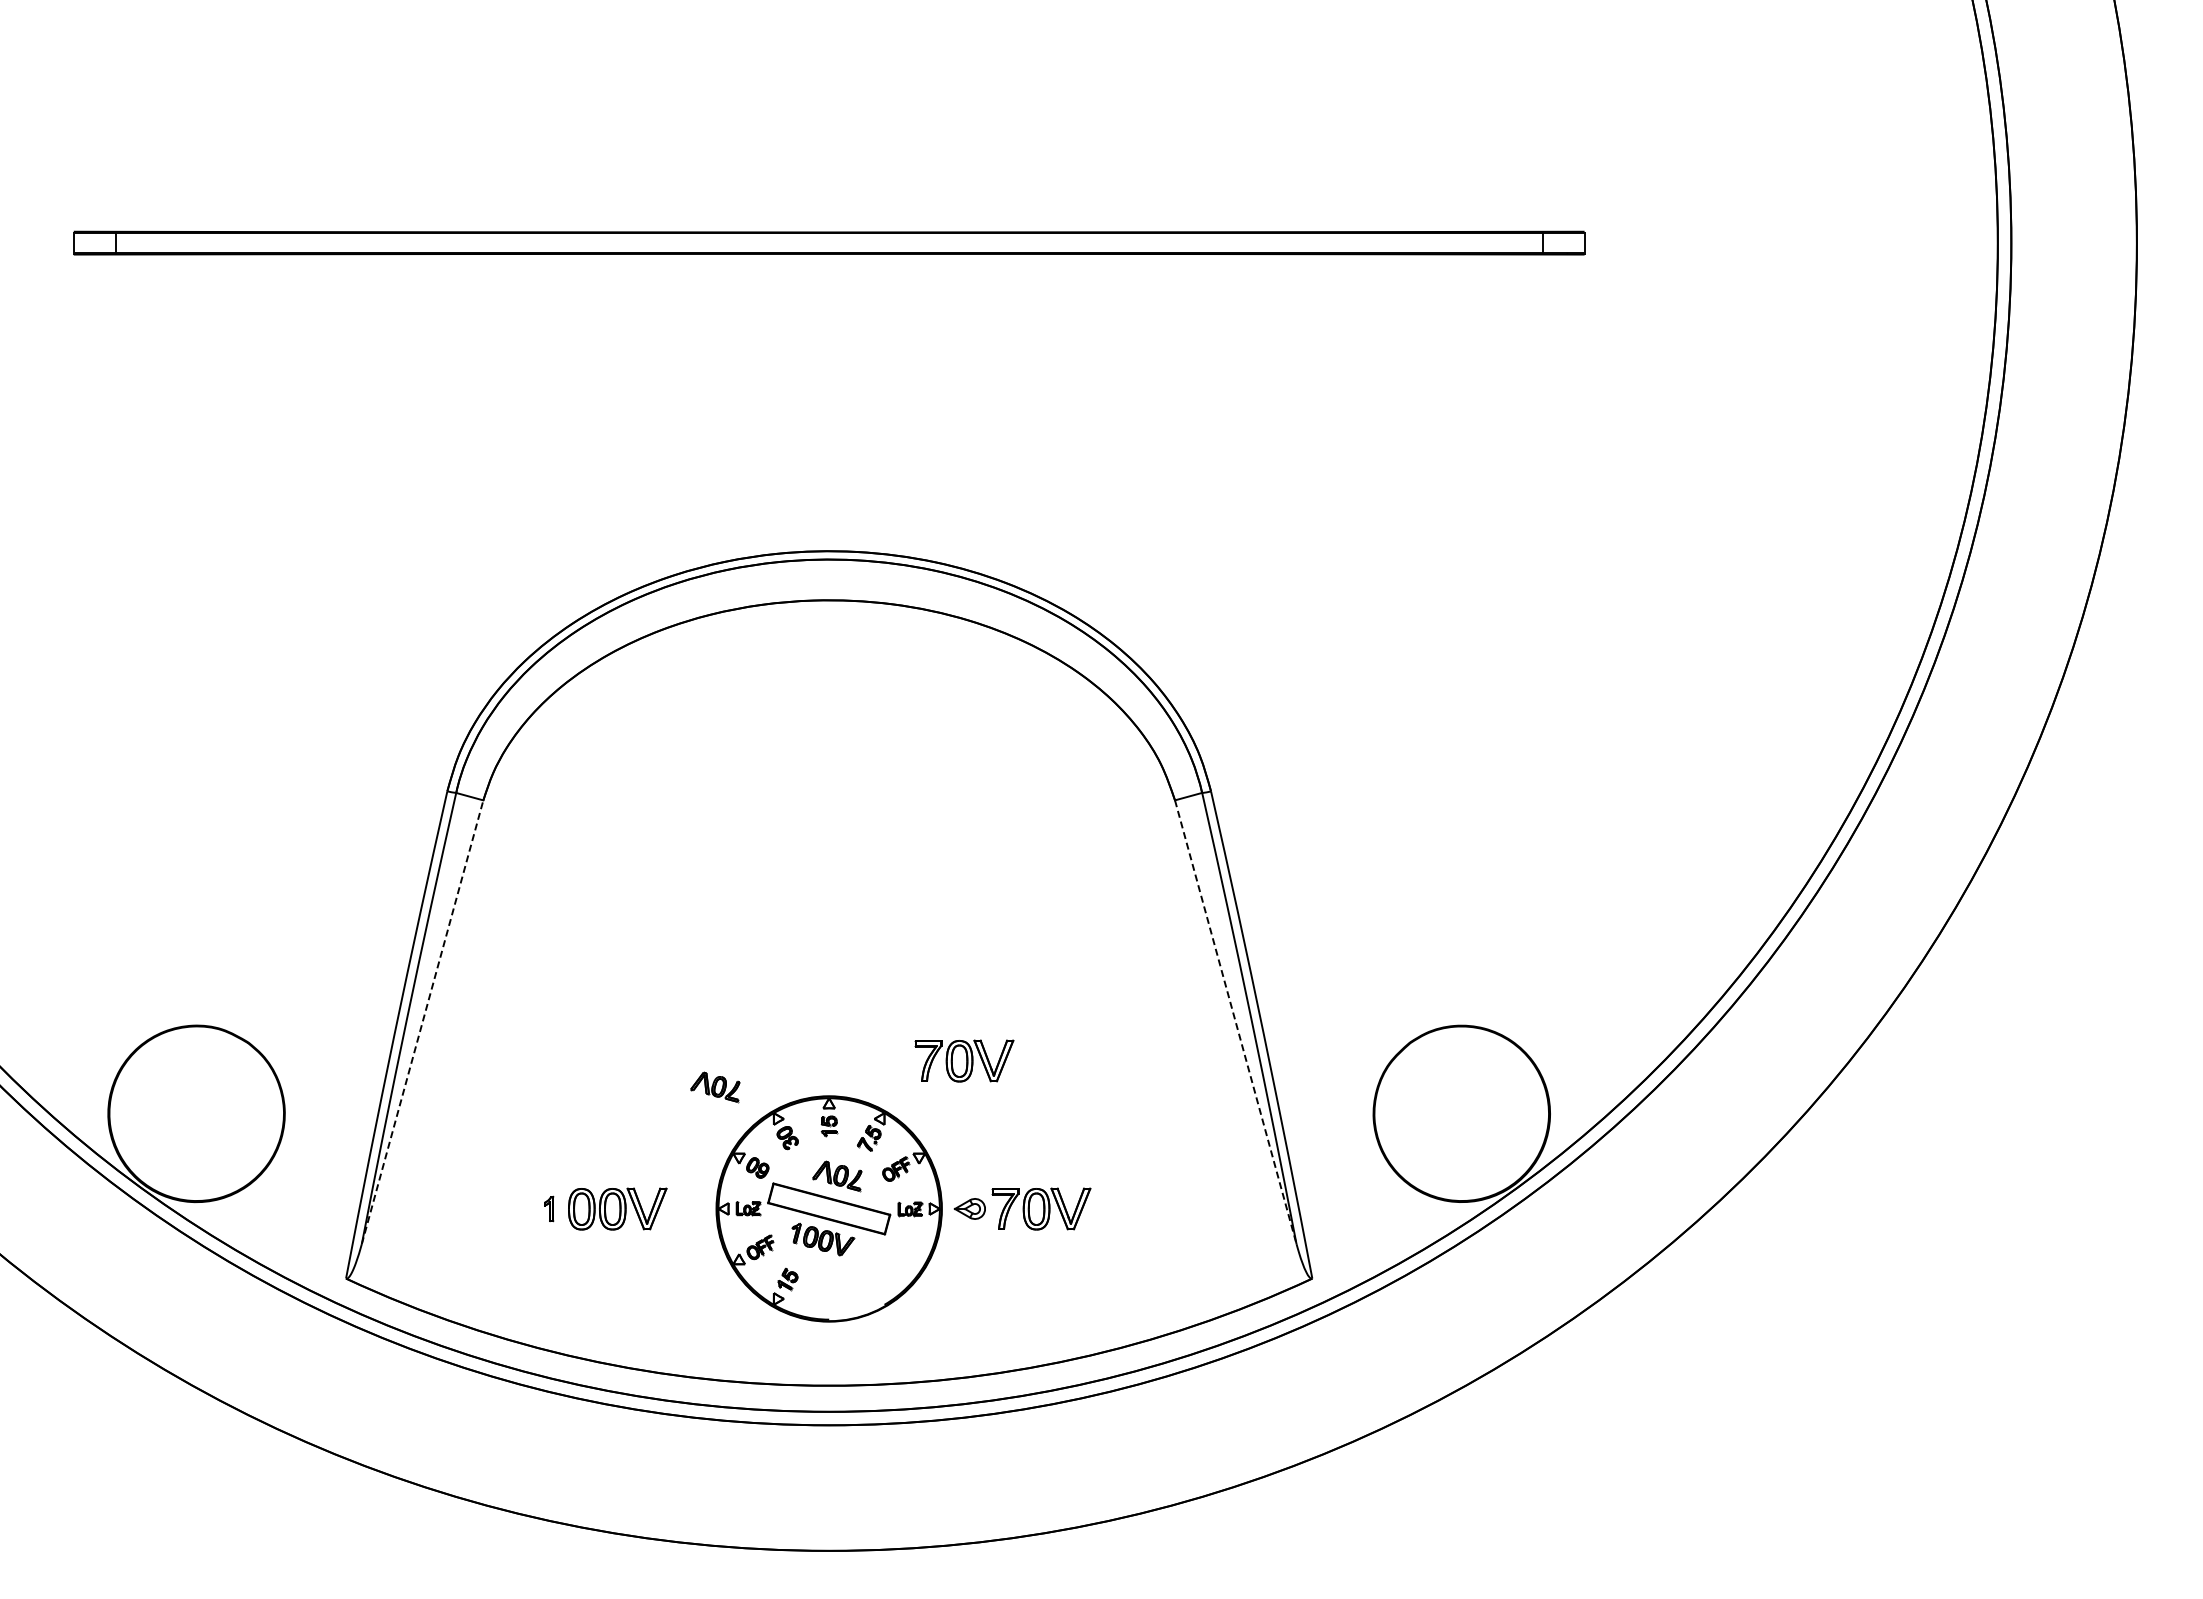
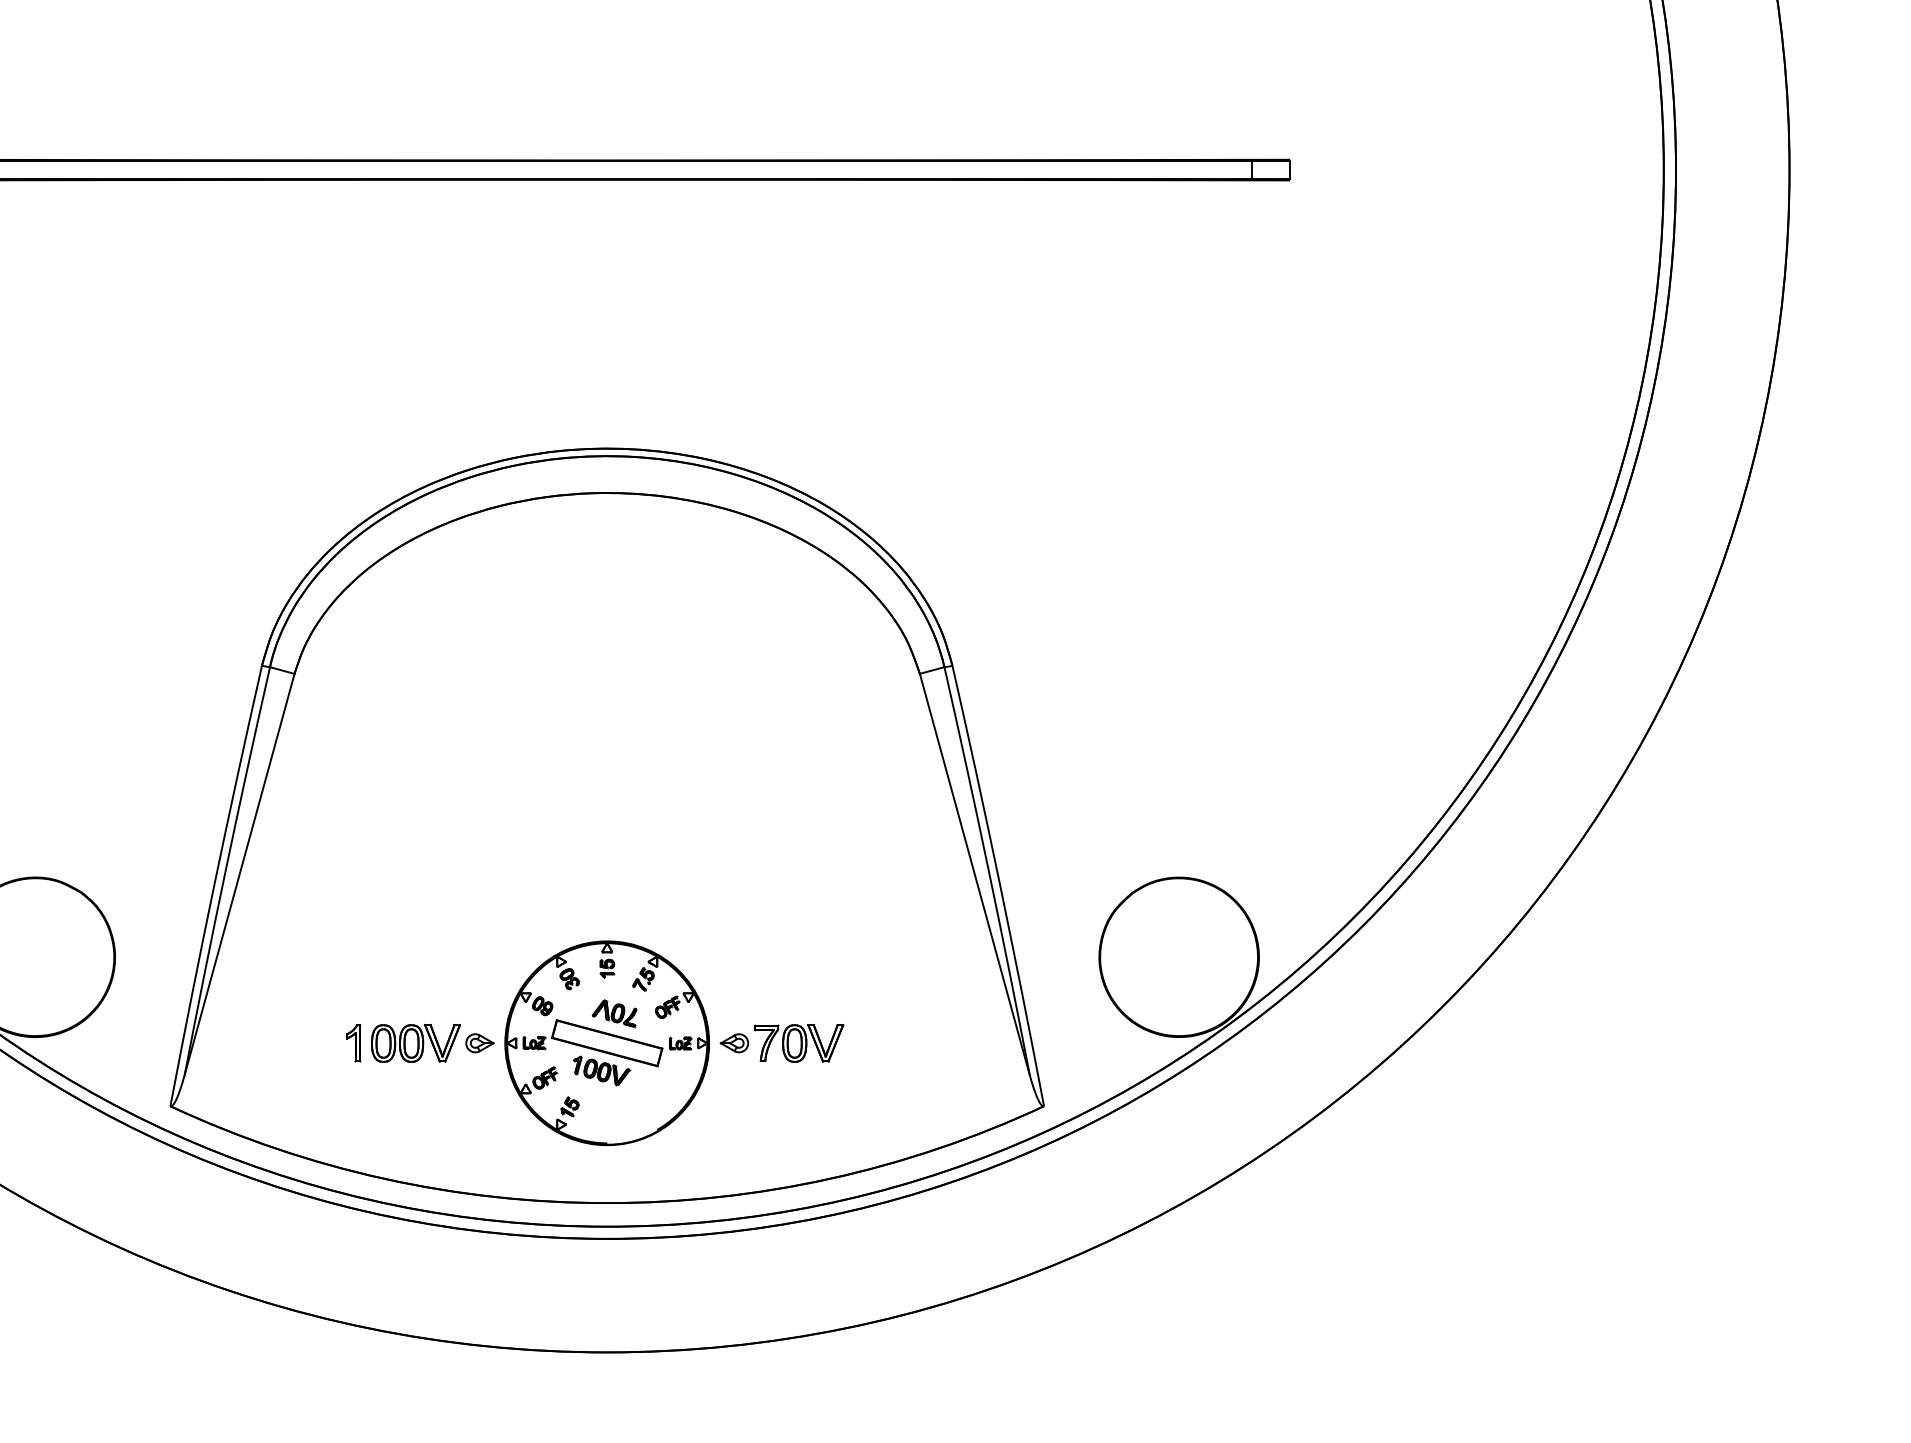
line: (422, 1021) -> (239, 873), dashed -> solid
line: (1235, 1022) -> (974, 874), dashed -> solid
part: (964, 1060) -> (729, 909), removed
part: (715, 1087) -> (504, 933), removed
part: (548, 1208) -> (353, 1042), size x1.67
part: (688, 1208) -> (480, 1042), added

